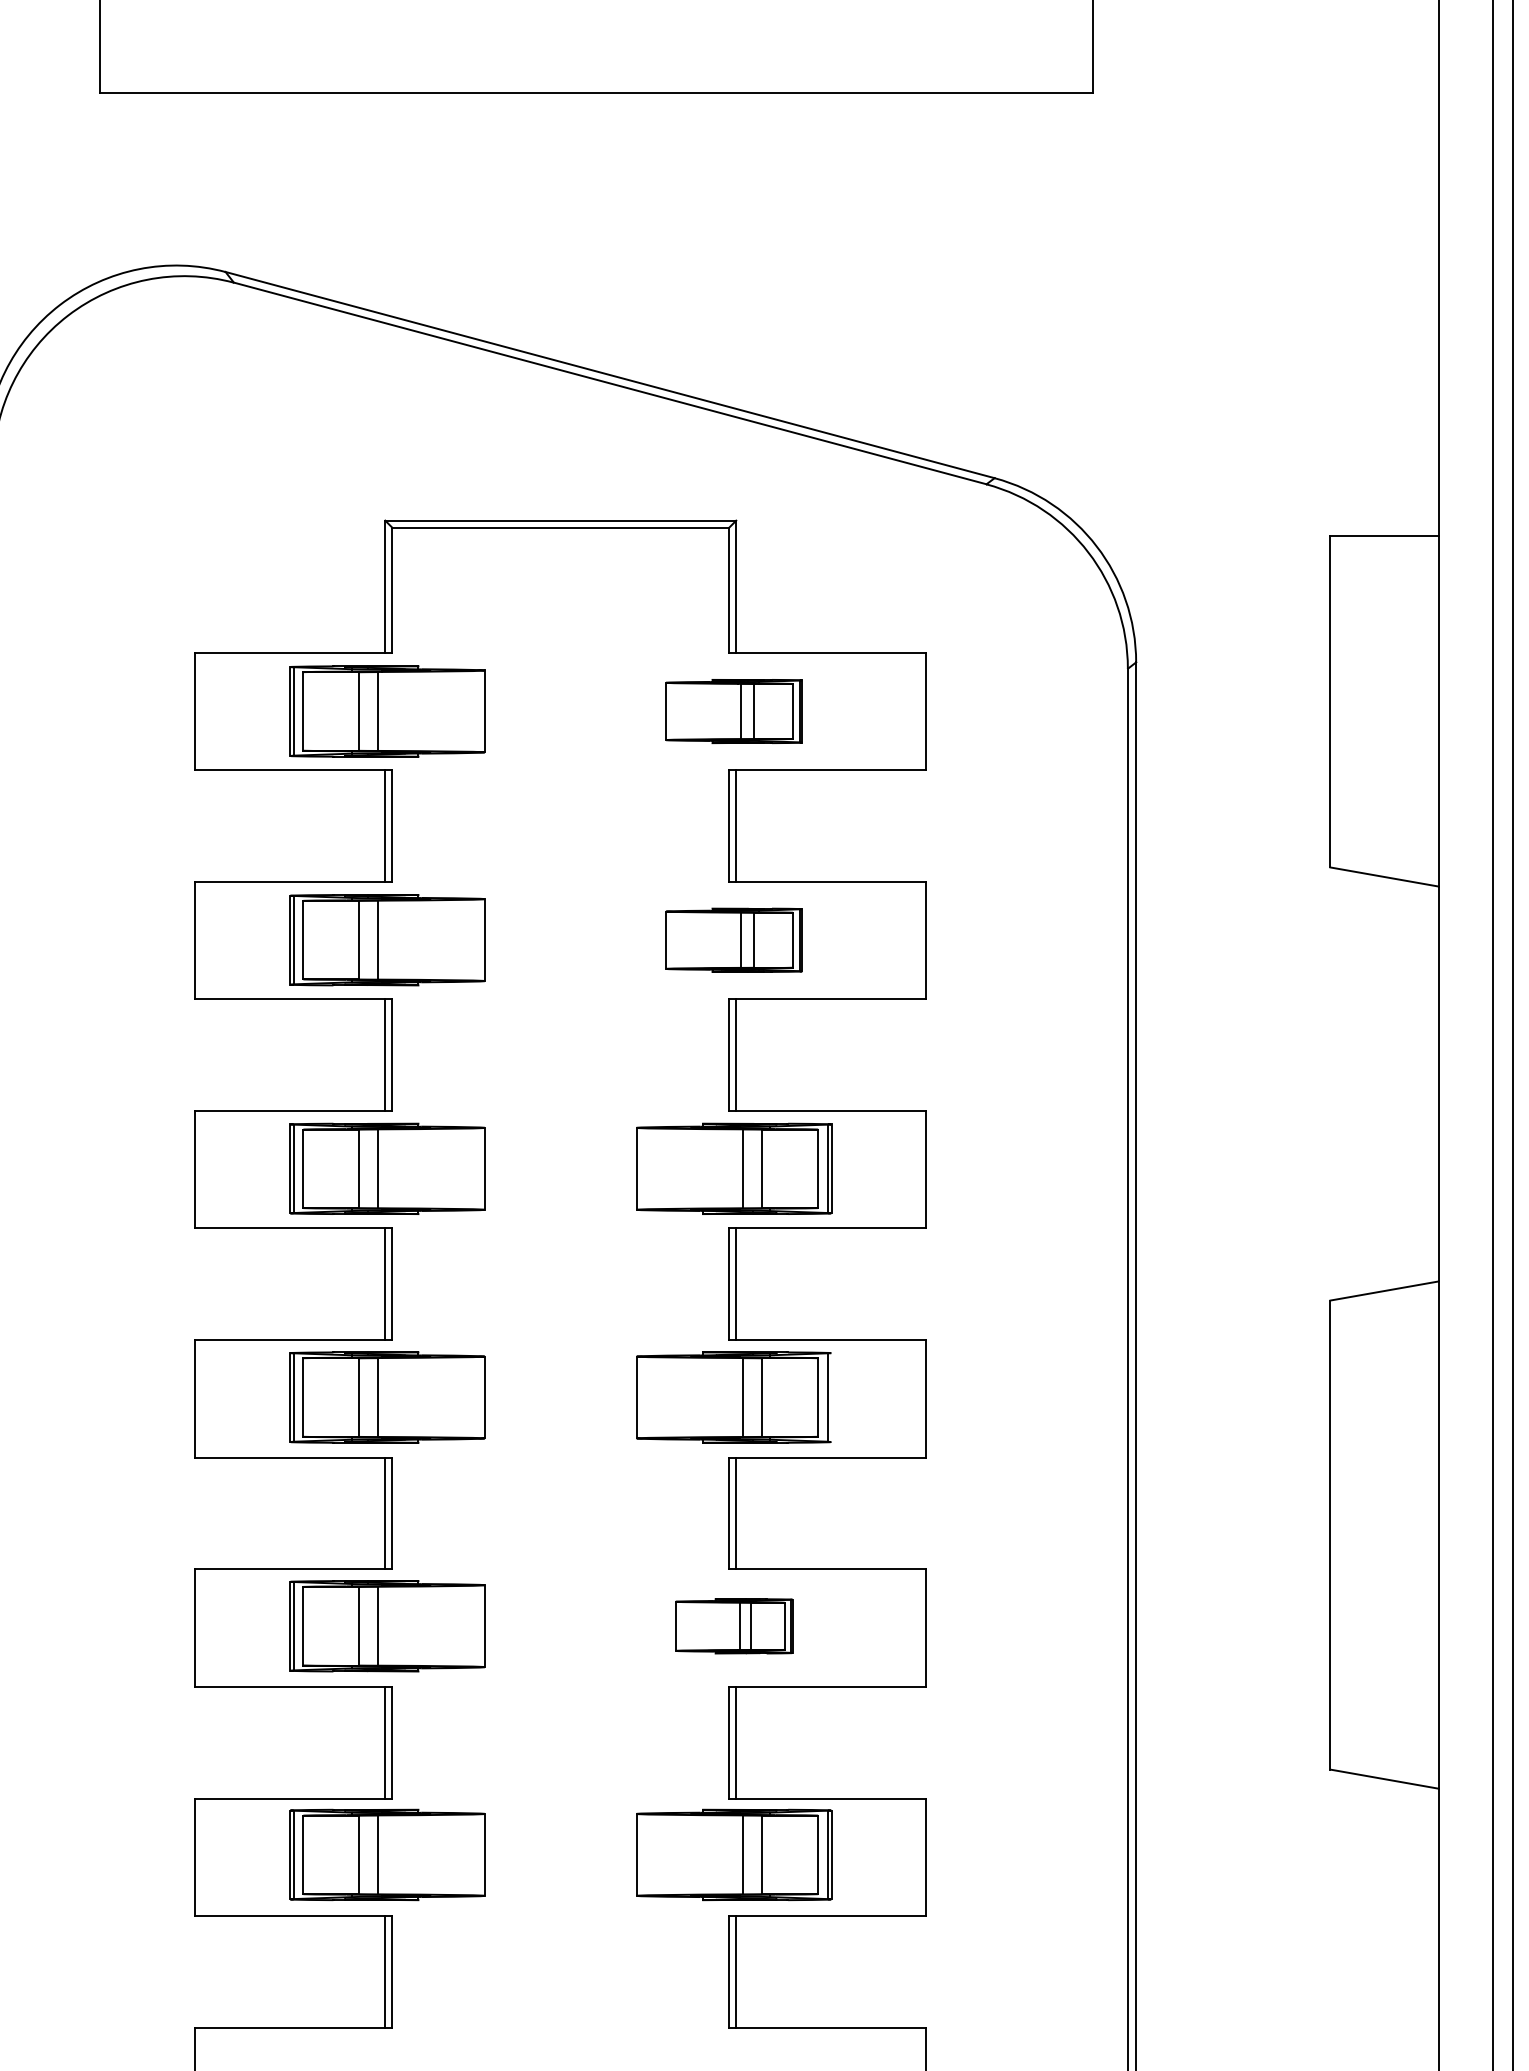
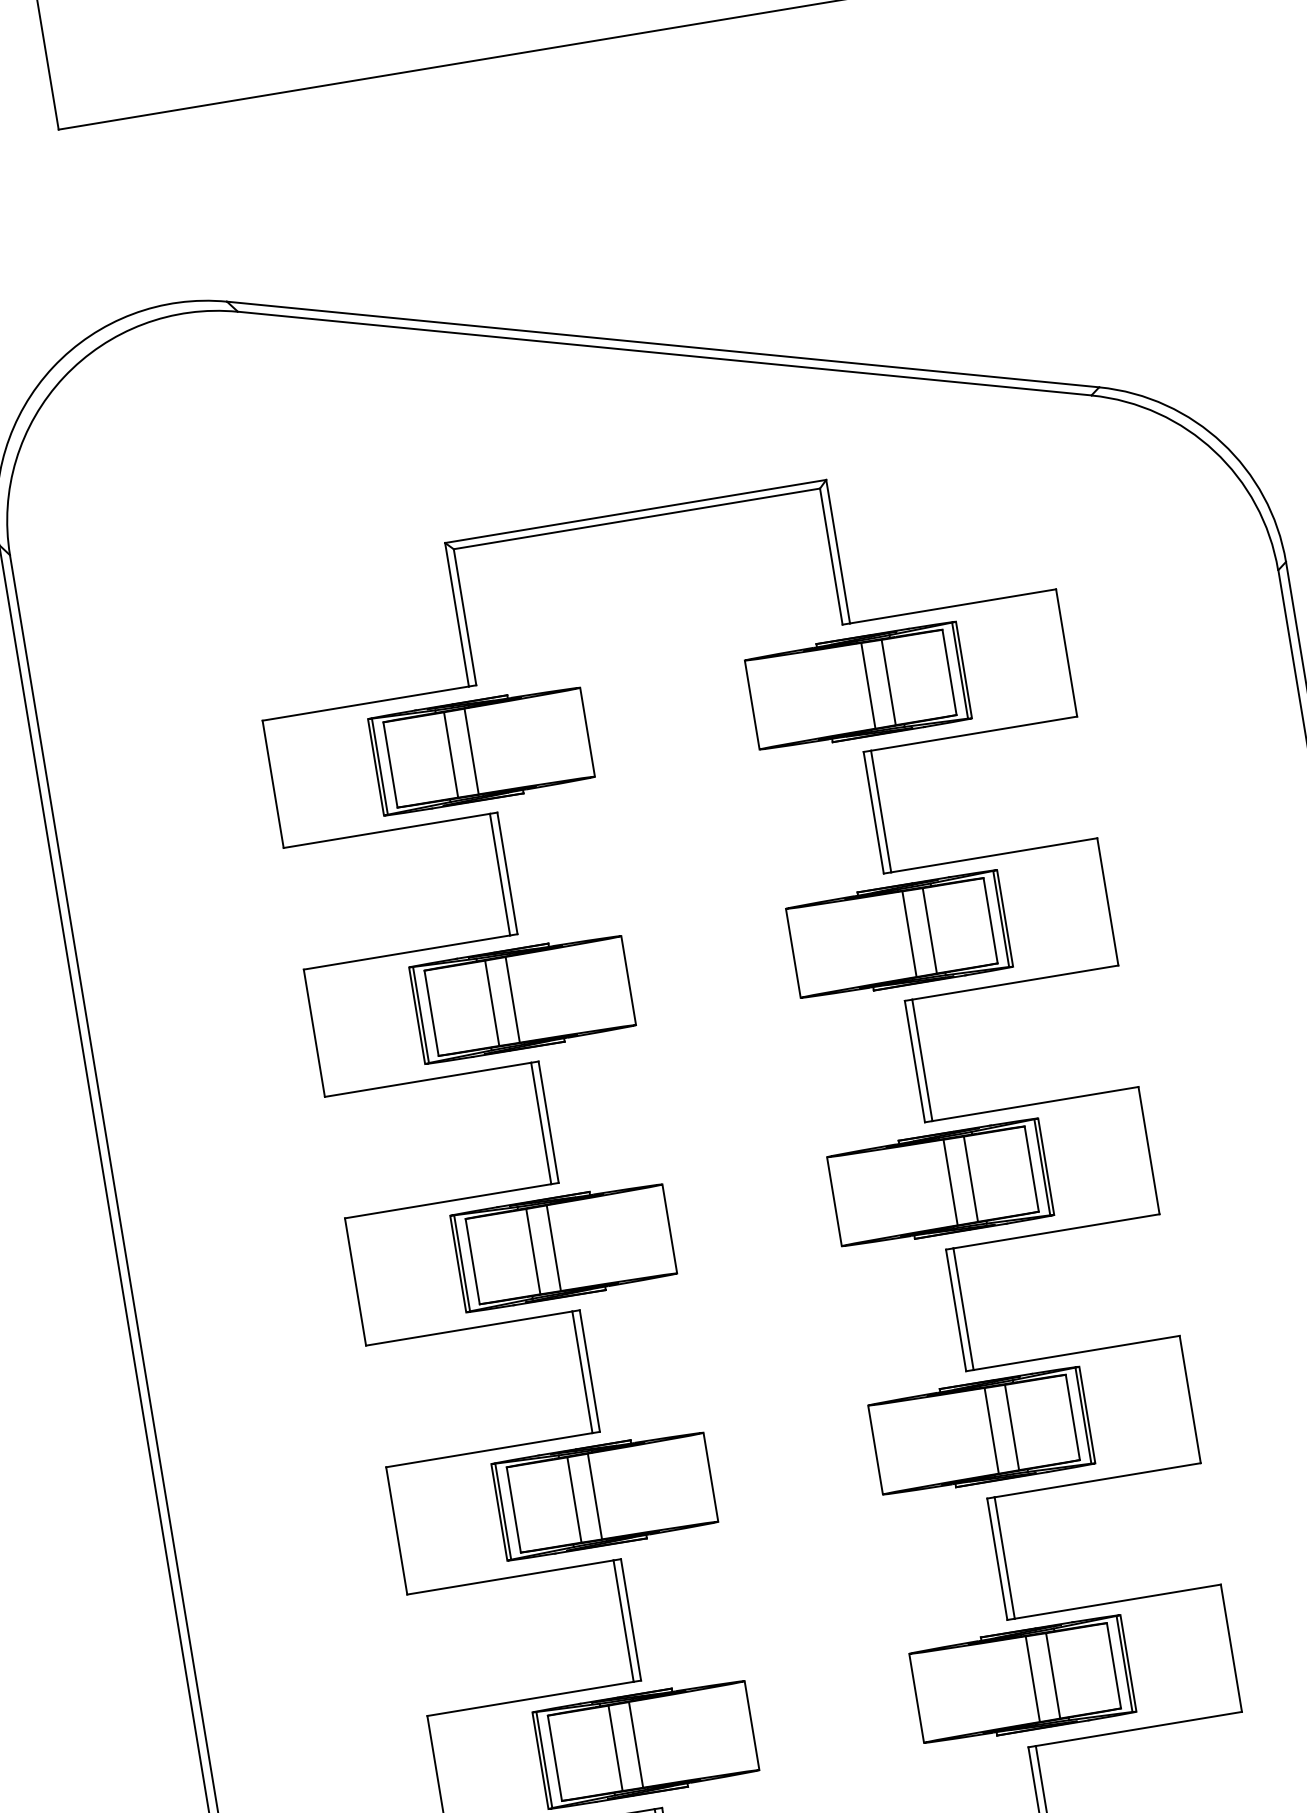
part: (734, 711) -> (858, 687), size x1.43
part: (734, 940) -> (899, 936), size x1.43
line: (831, 1397) -> (1087, 1414), added
part: (734, 1626) -> (1023, 1681), size x1.67

